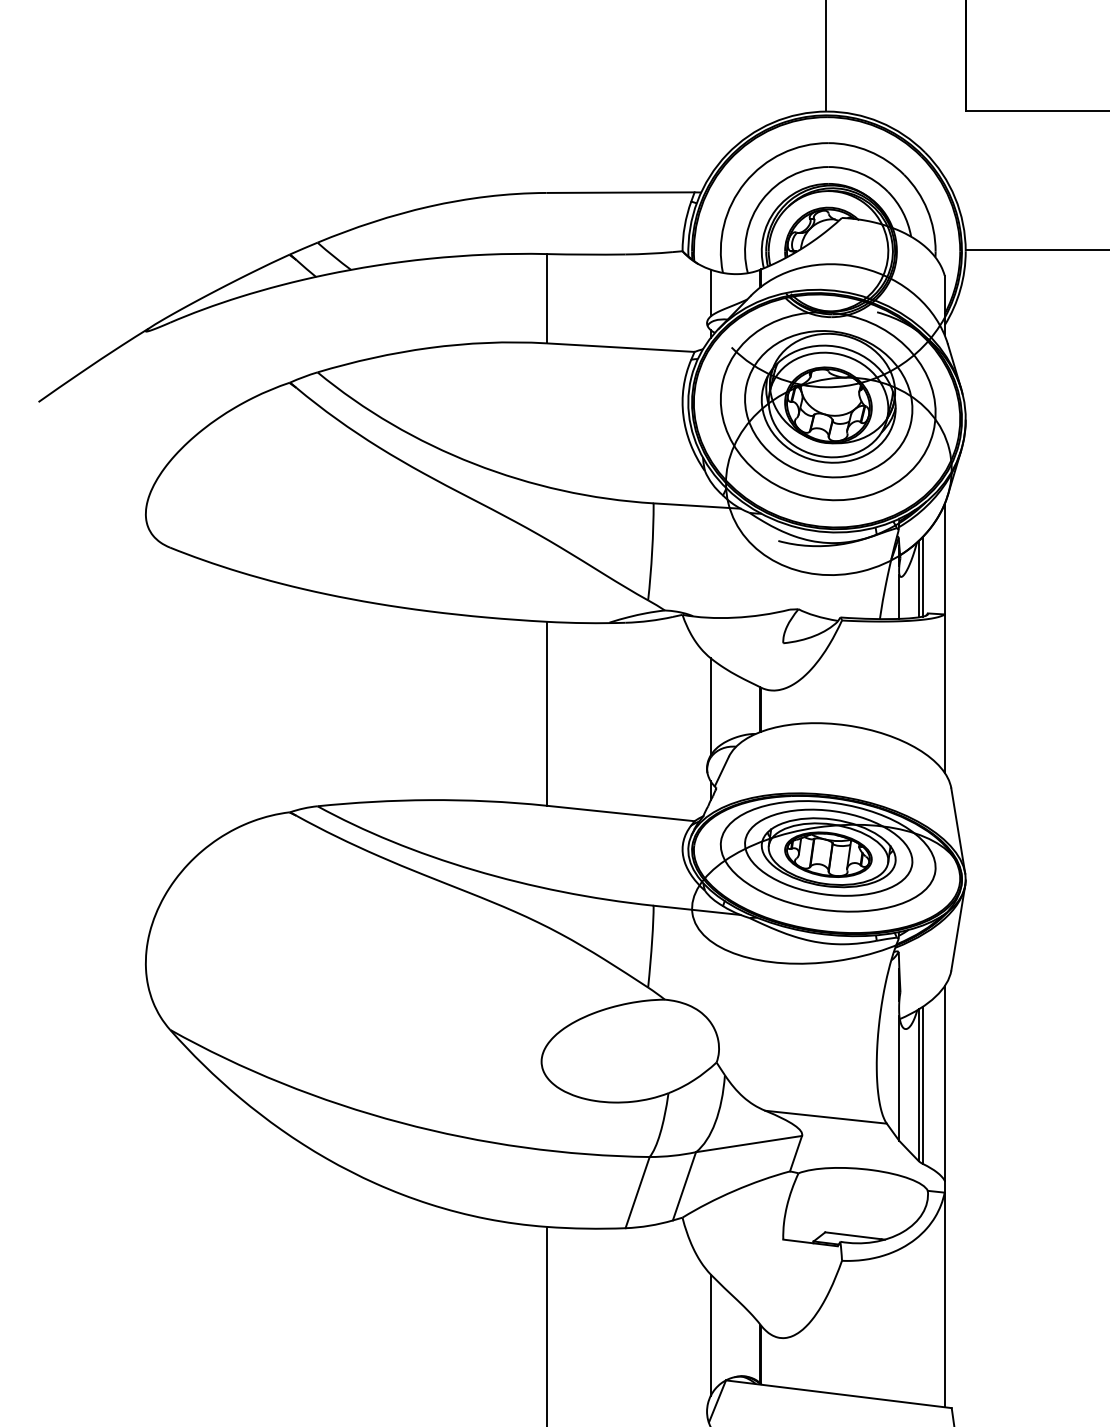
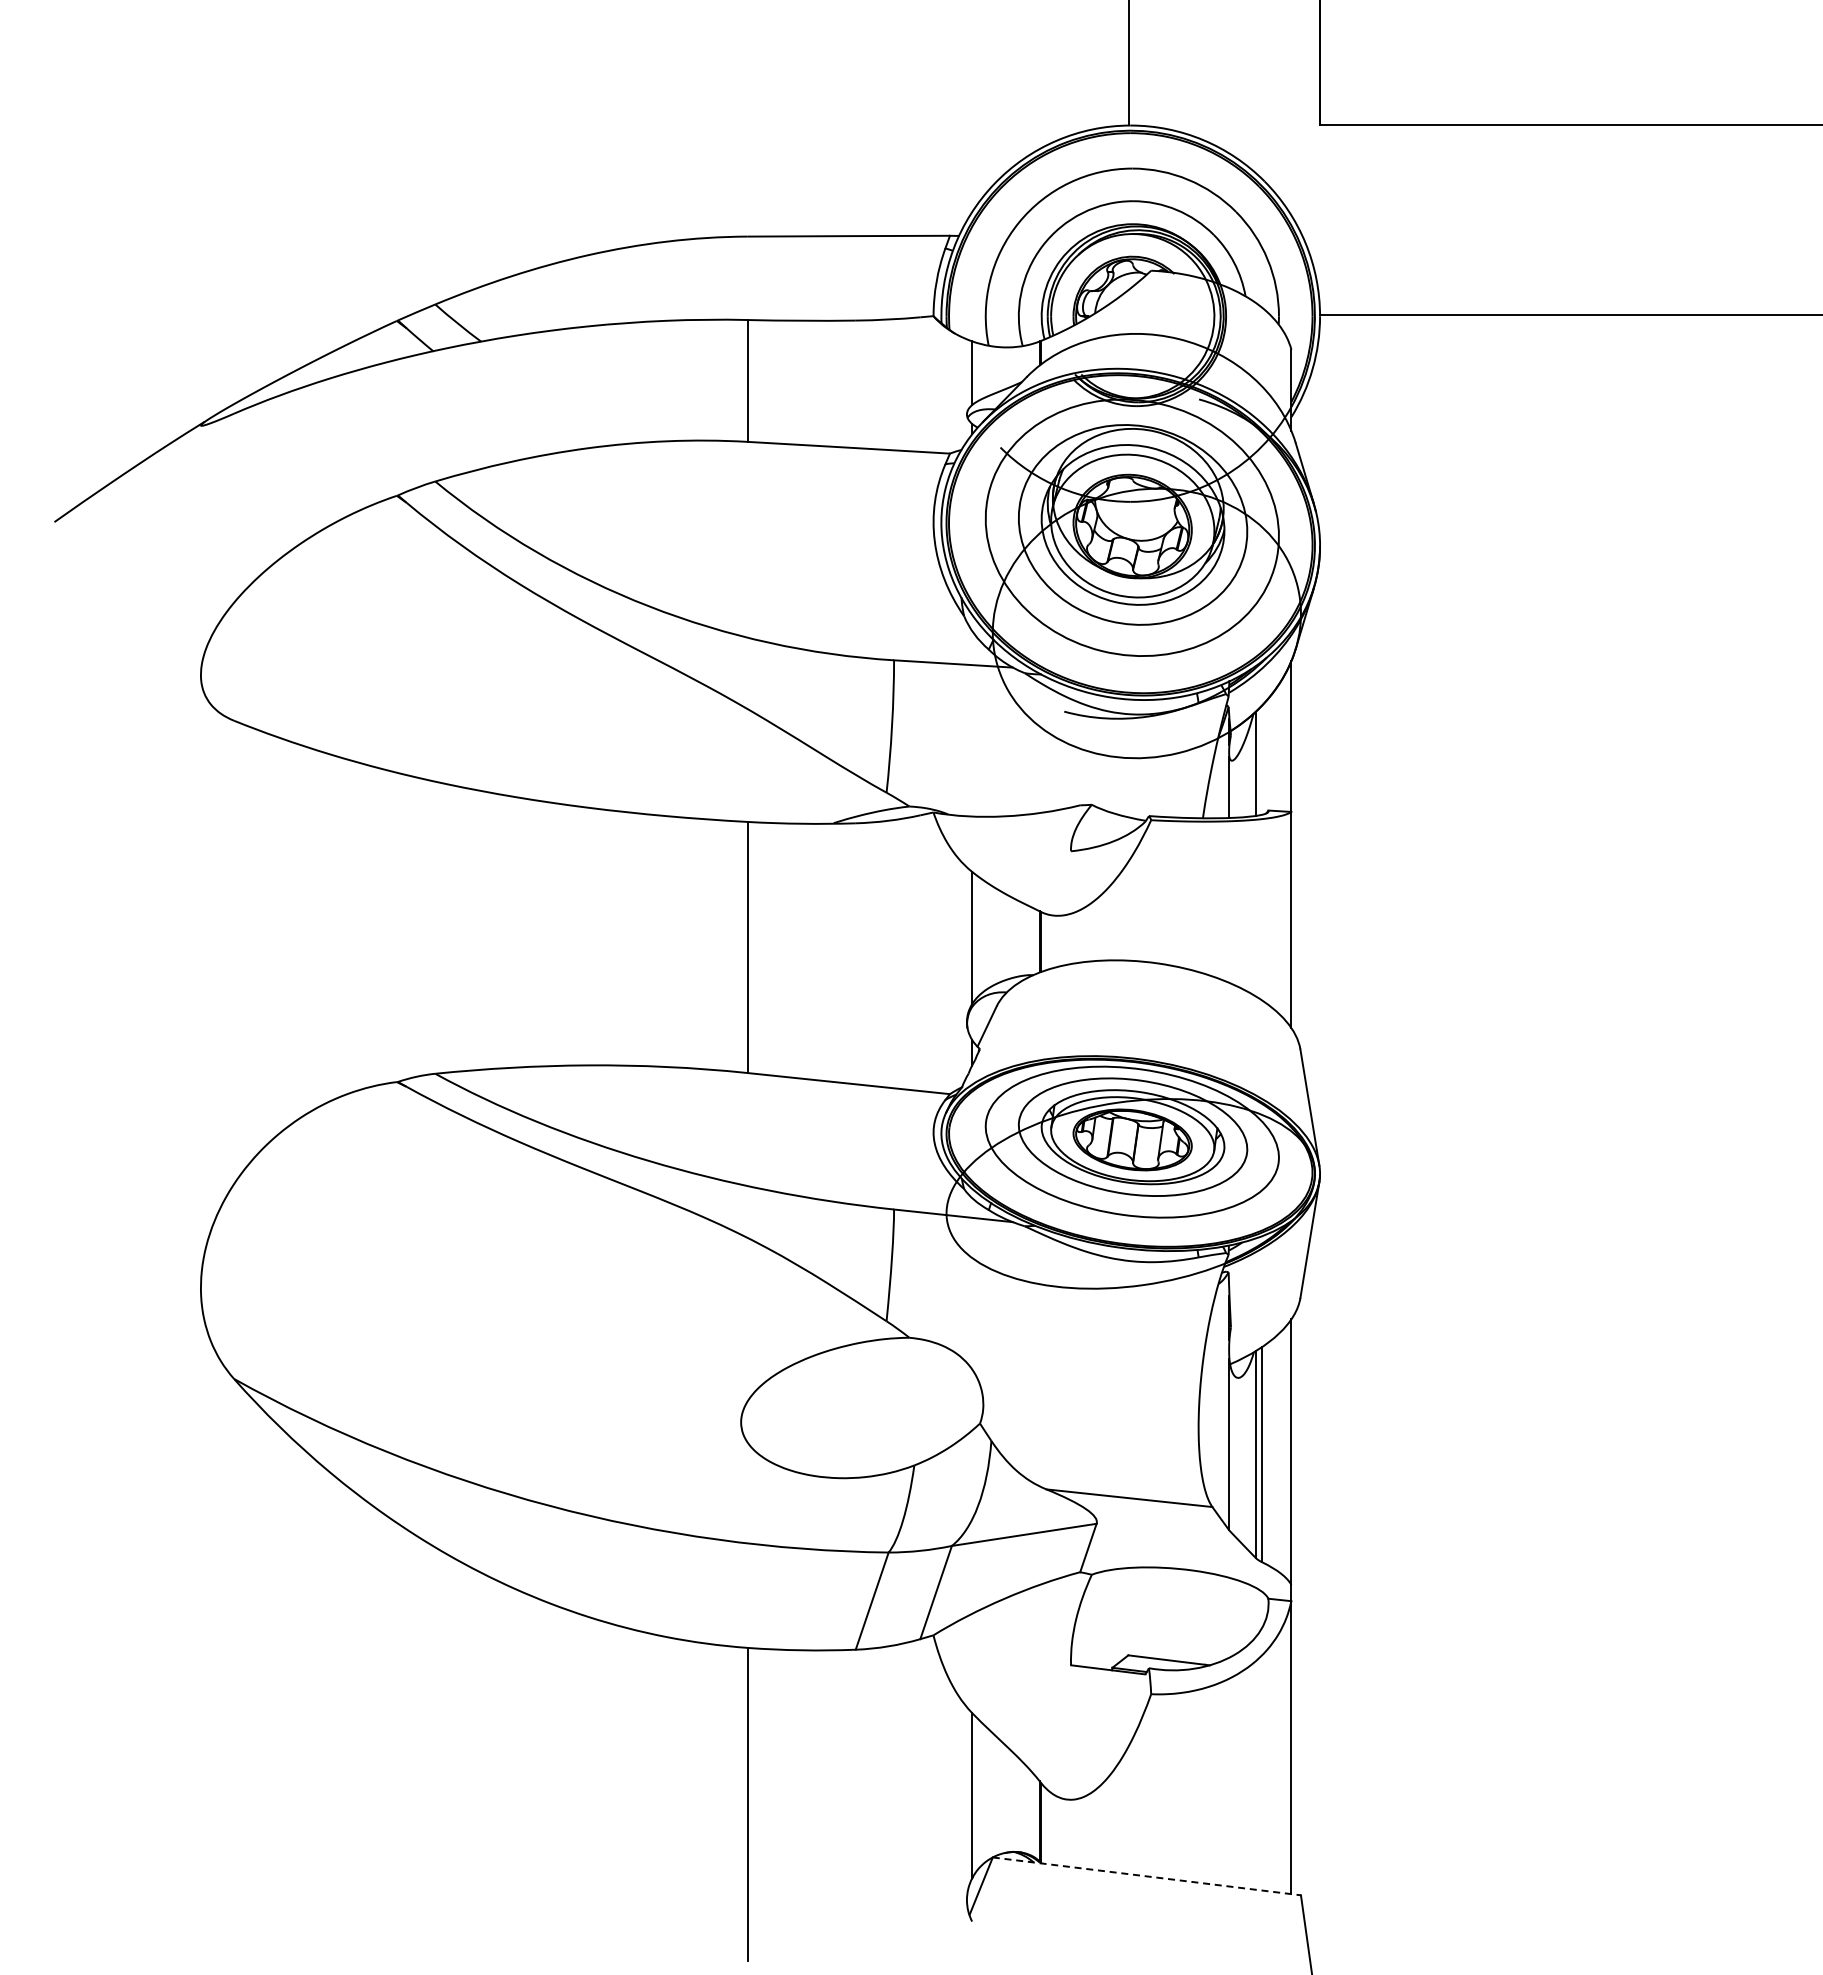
line: (923, 576) -> (1262, 759), removed
line: (839, 1394) -> (1147, 1876), solid -> dashed

